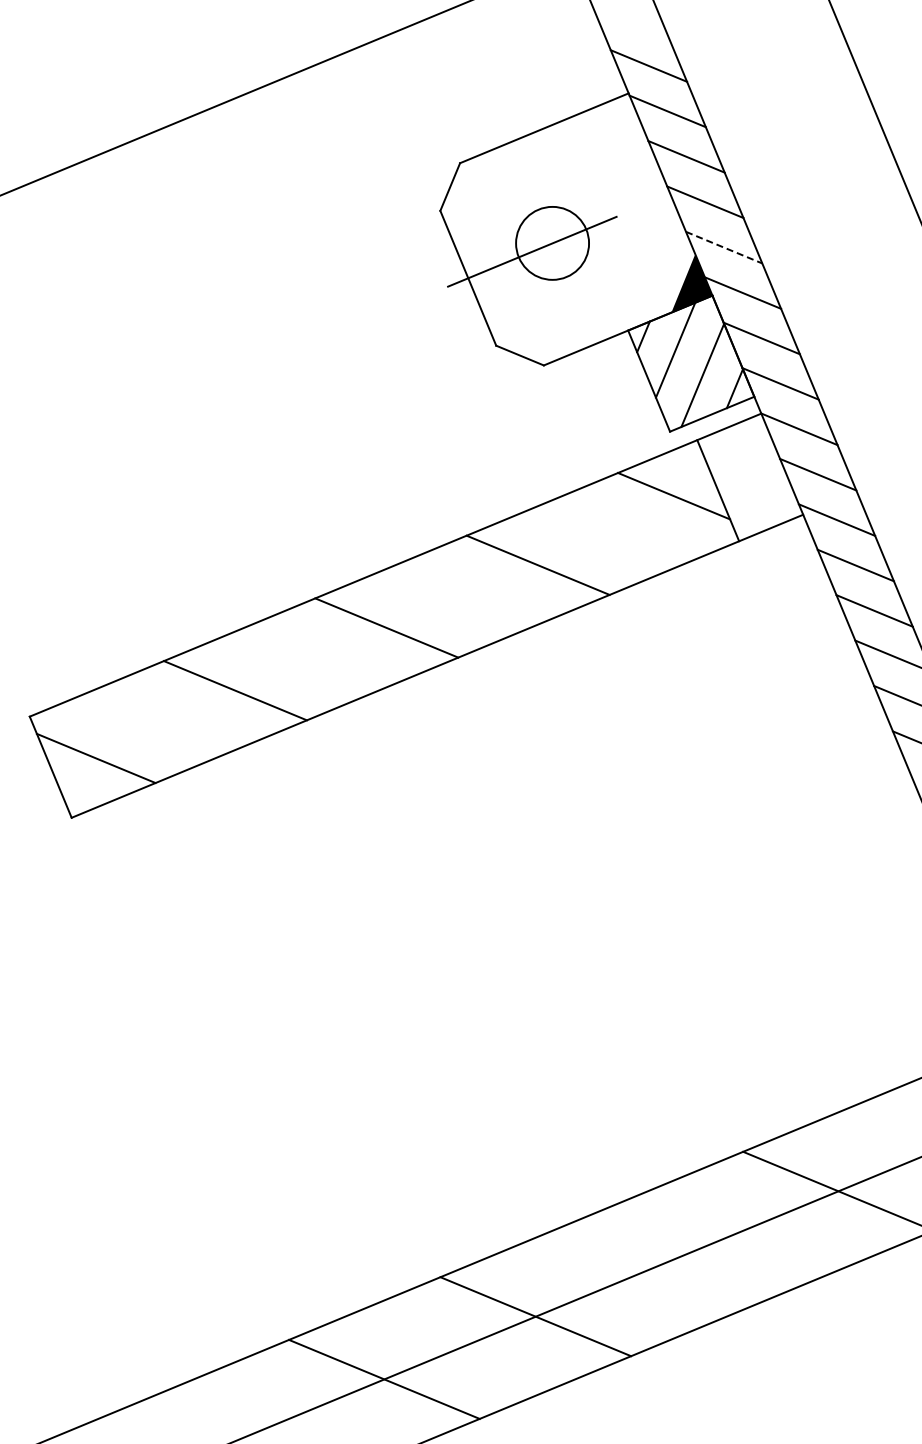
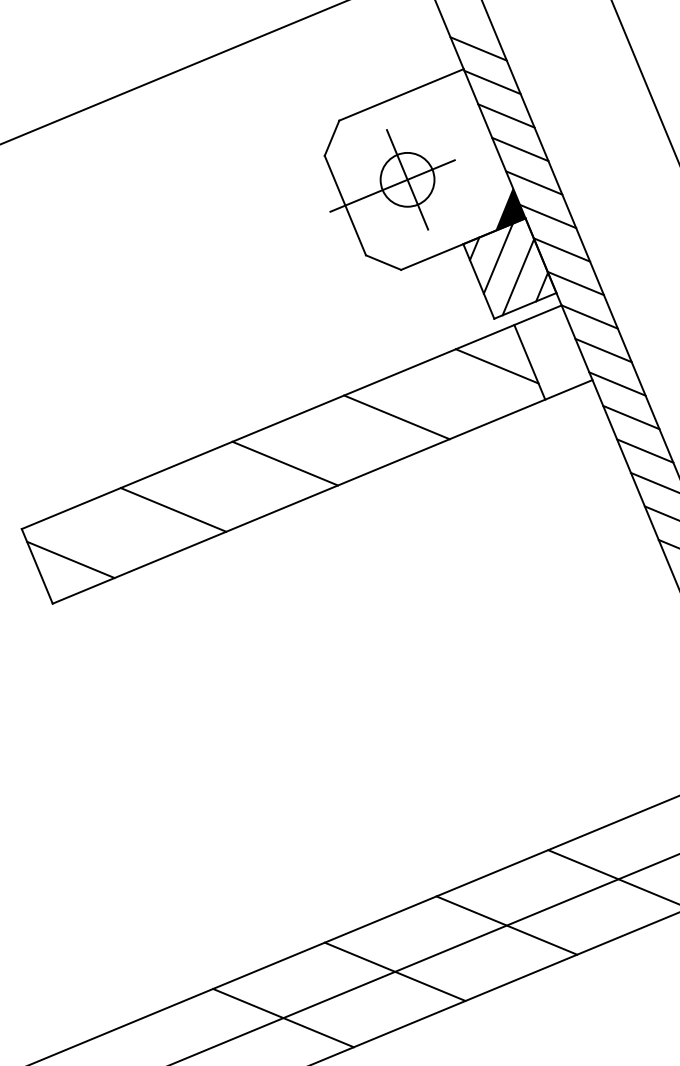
line: (552, 242) -> (407, 179), added
line: (724, 247) -> (534, 182), dashed -> solid
line: (686, 1253) -> (506, 925), added

